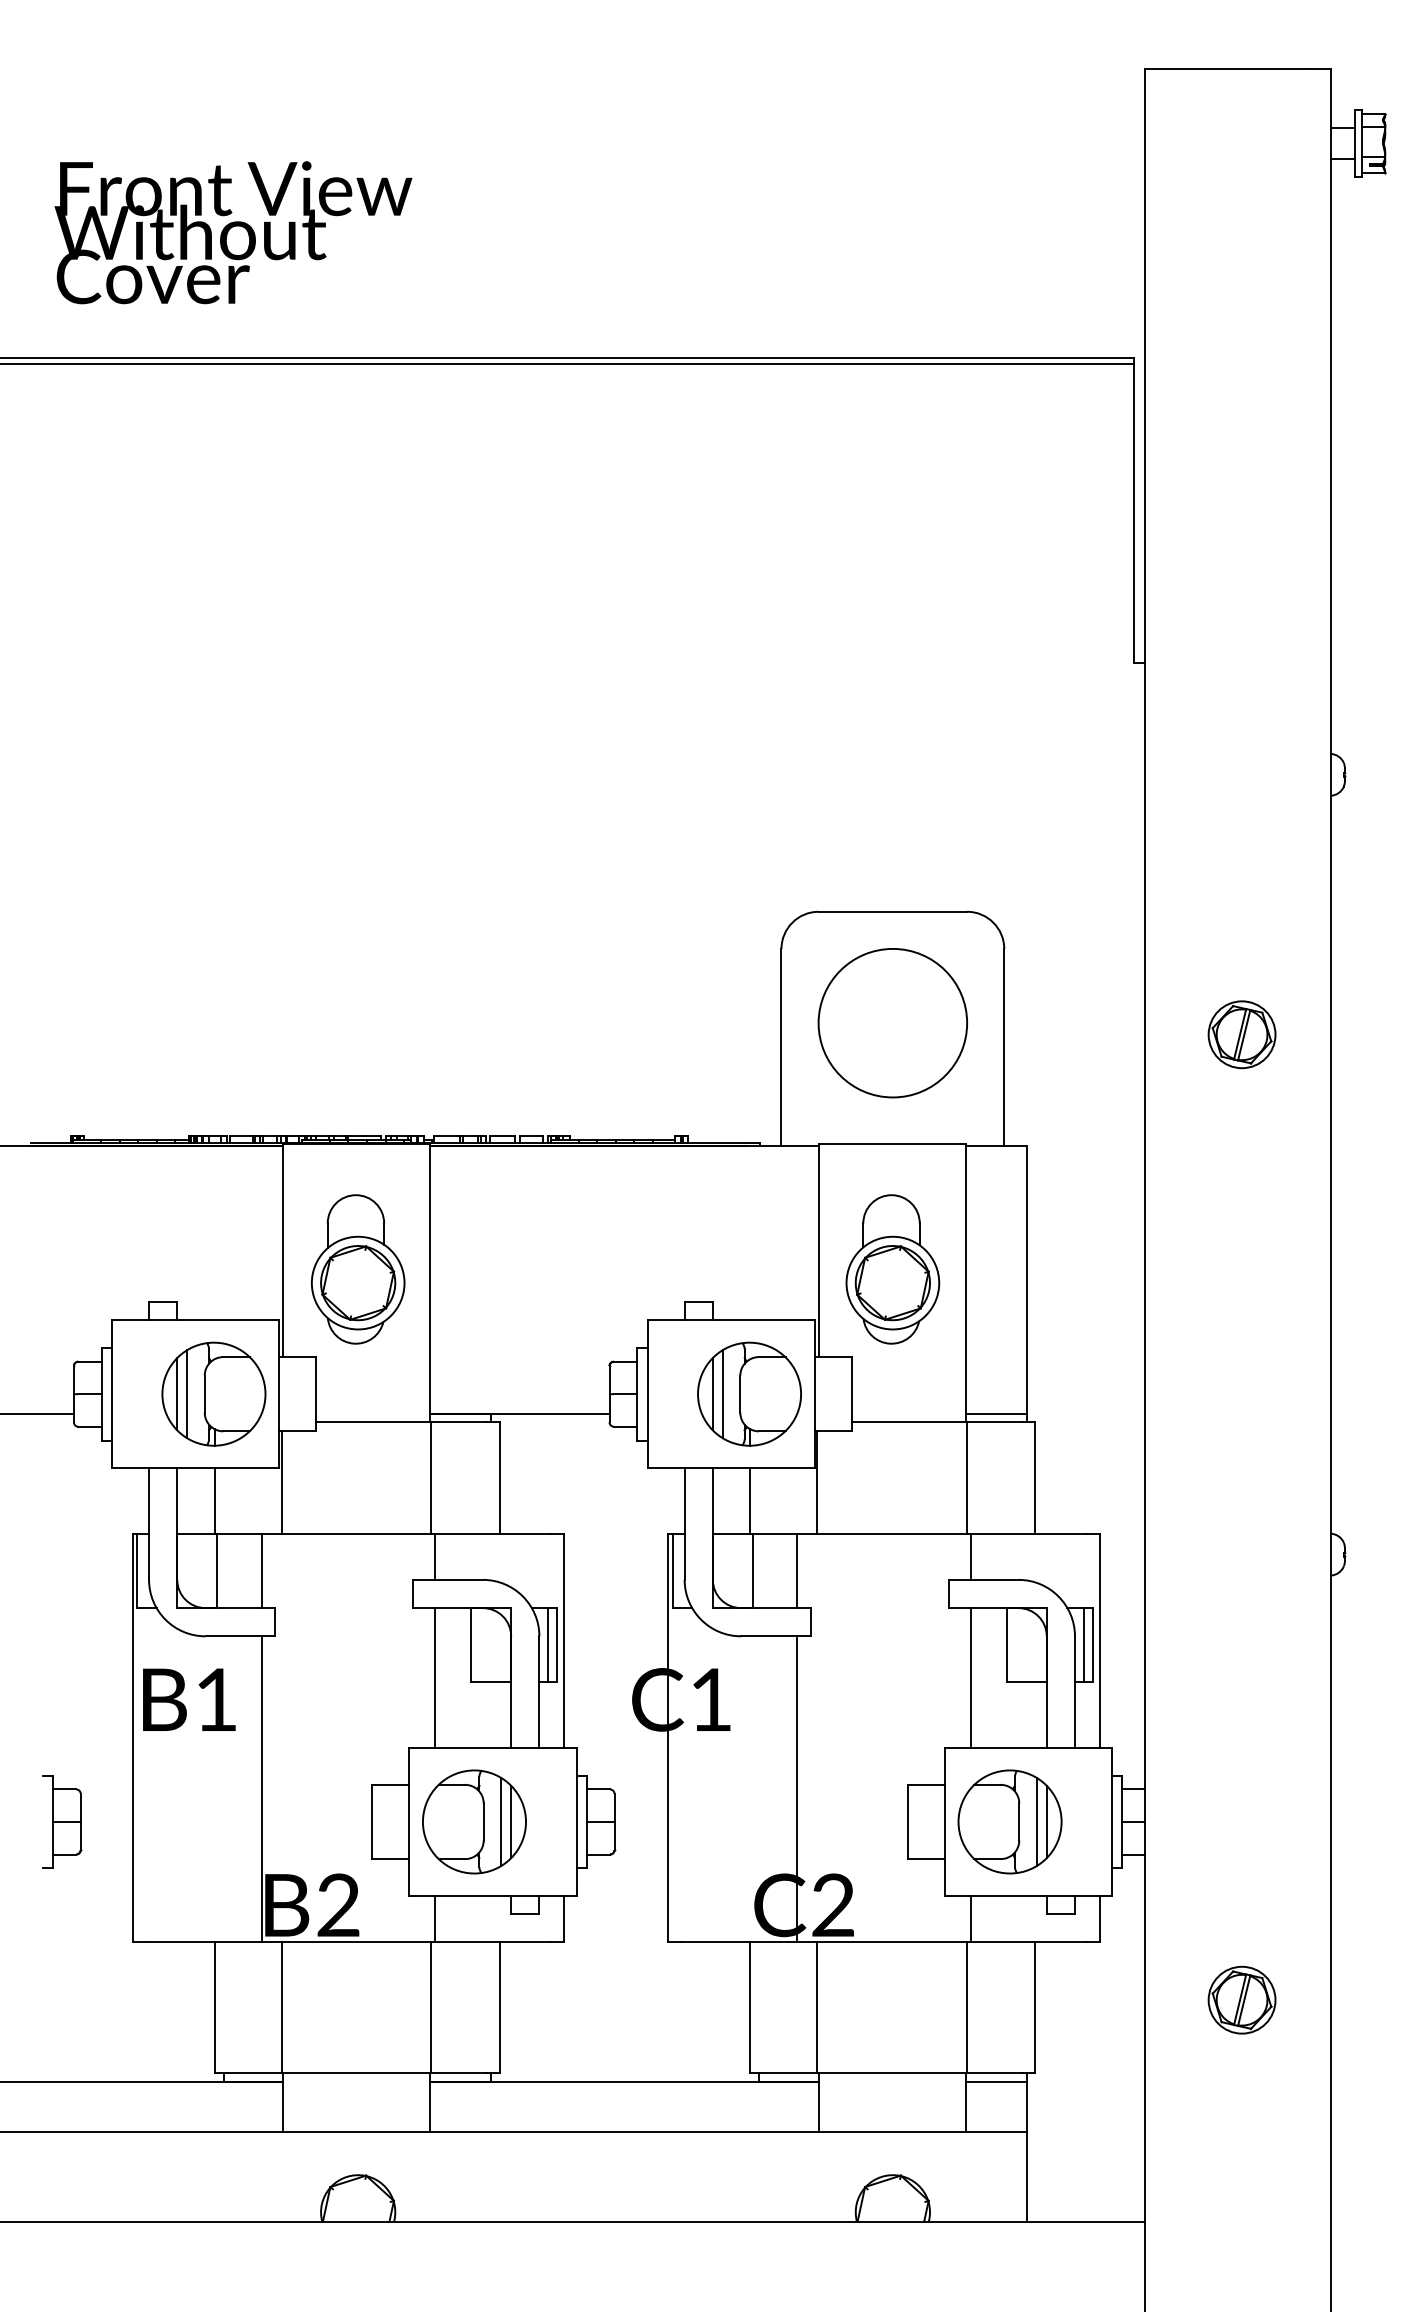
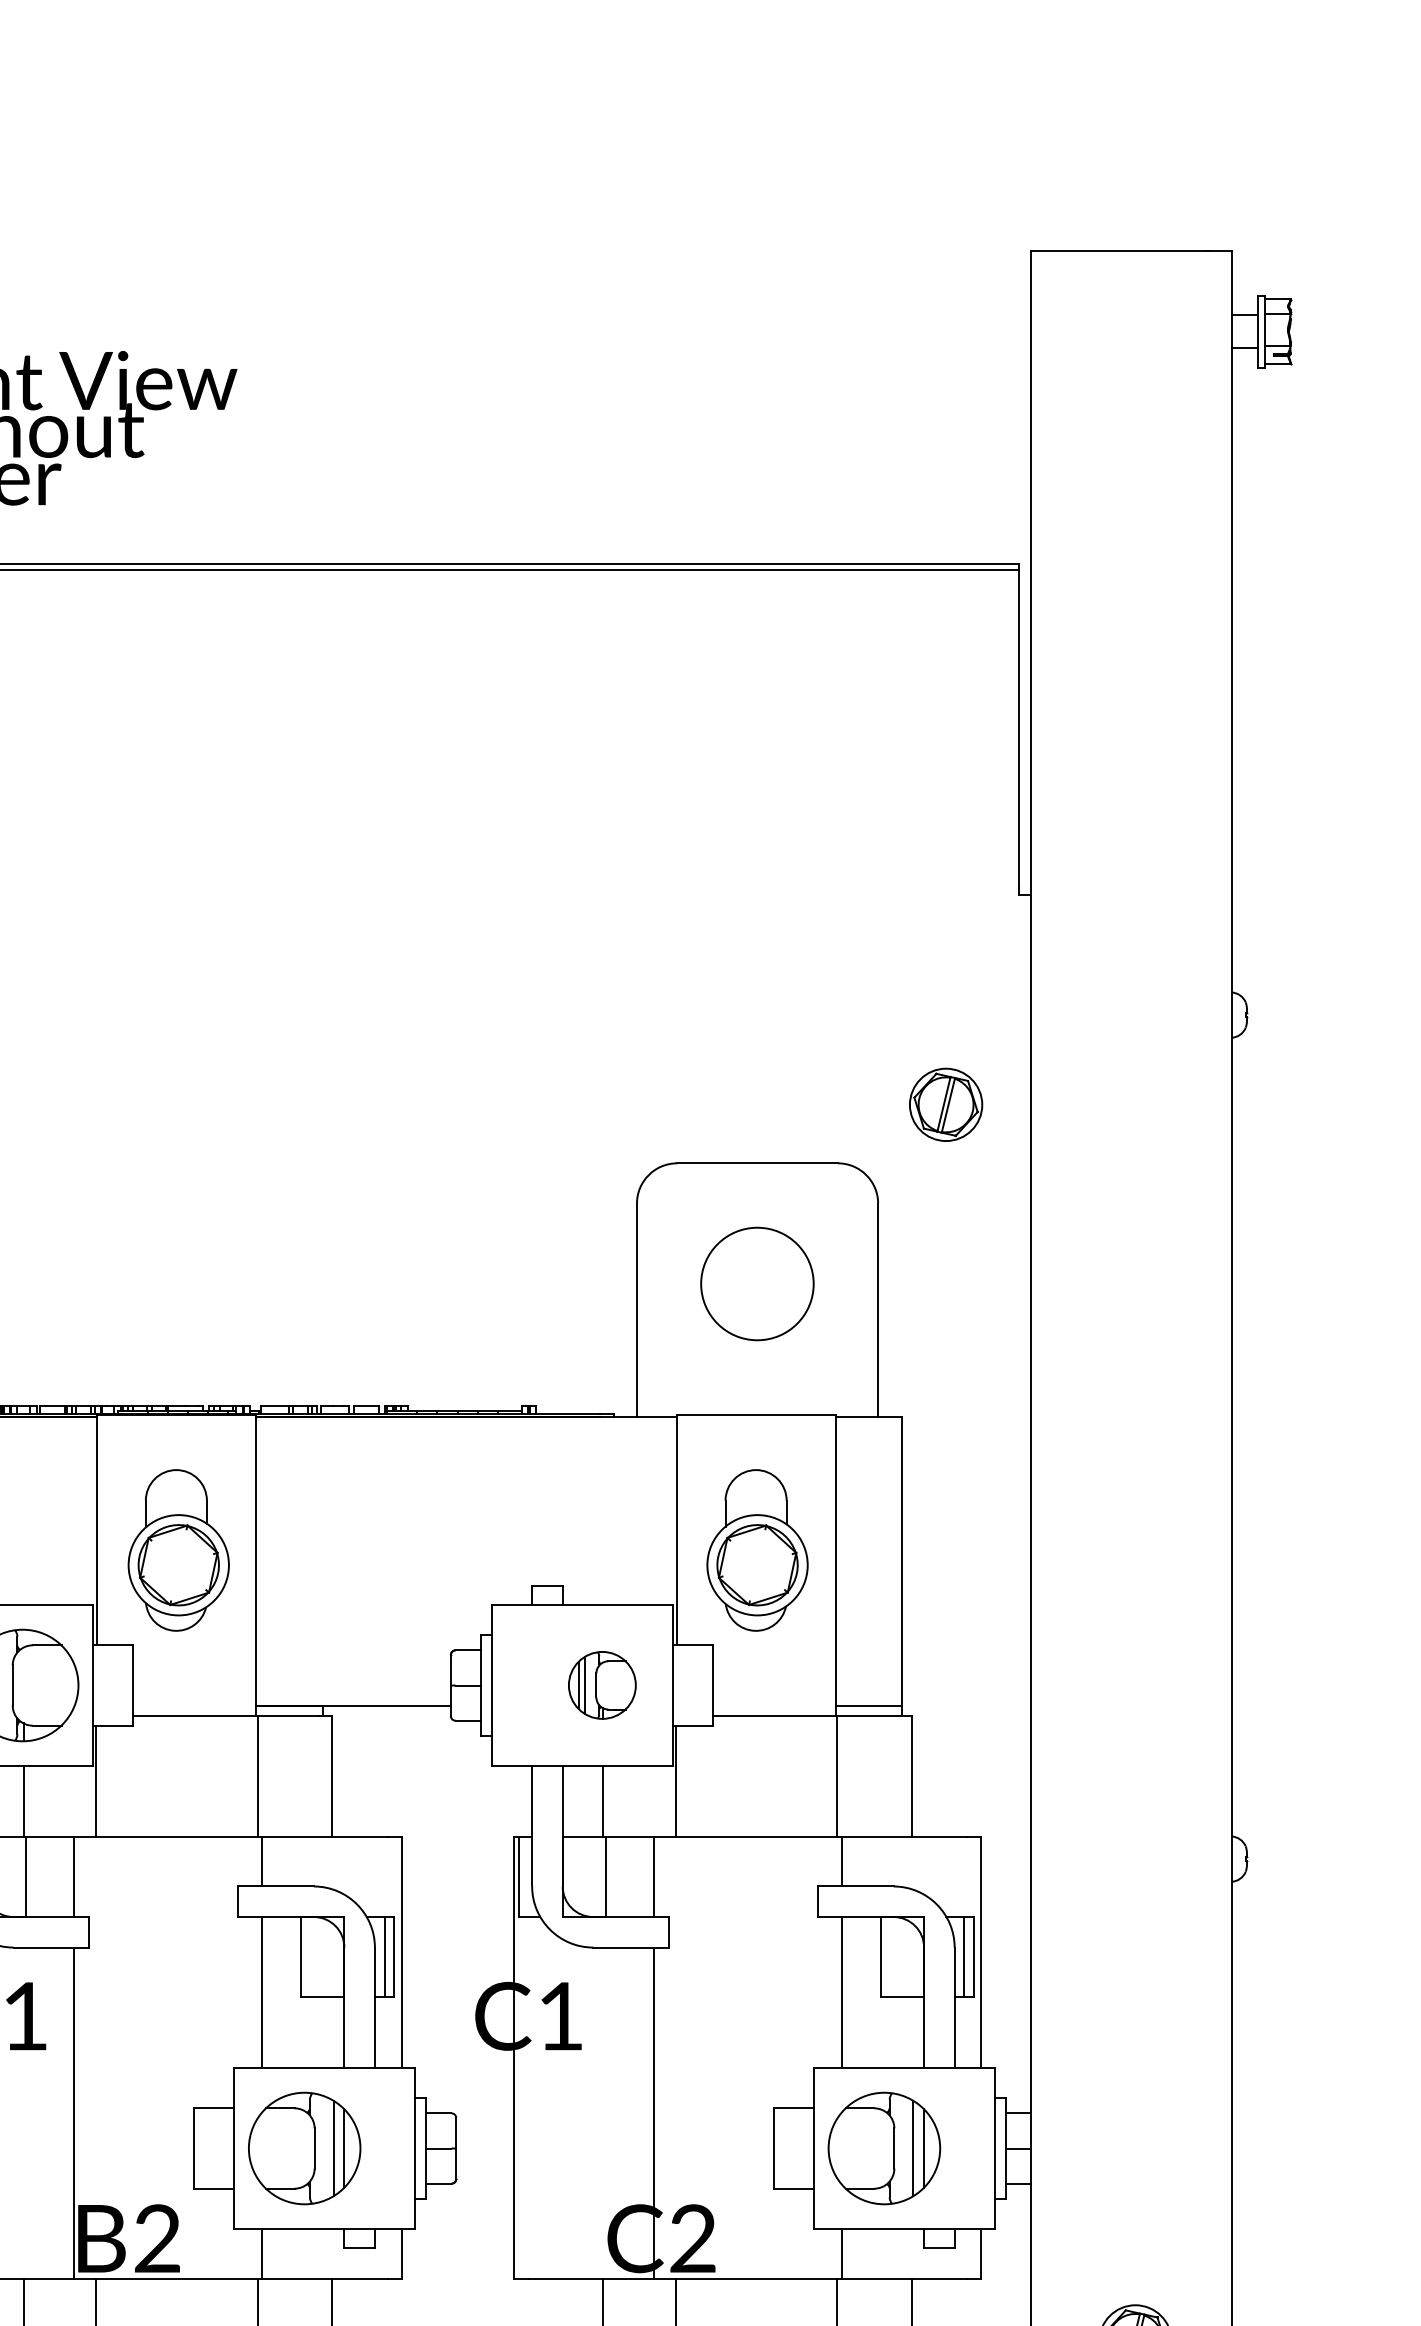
circle: (892, 1023) -> (757, 1284), size x0.7
part: (1241, 1034) -> (945, 1104), moved
part: (749, 1393) -> (602, 1684), size x0.6

